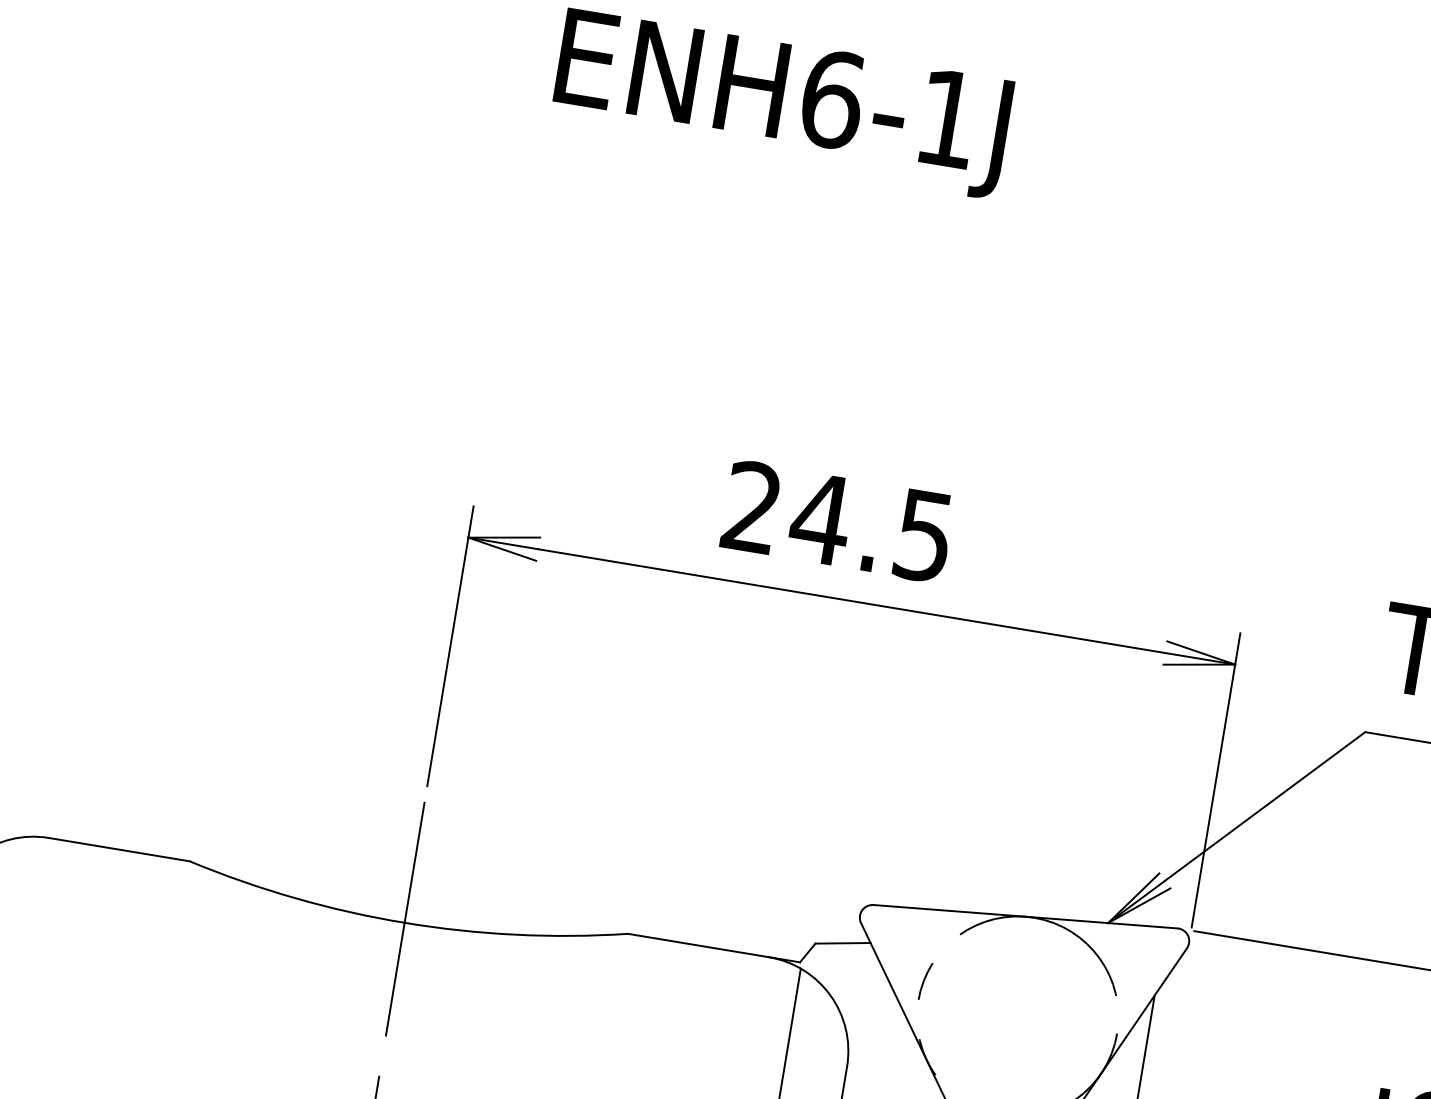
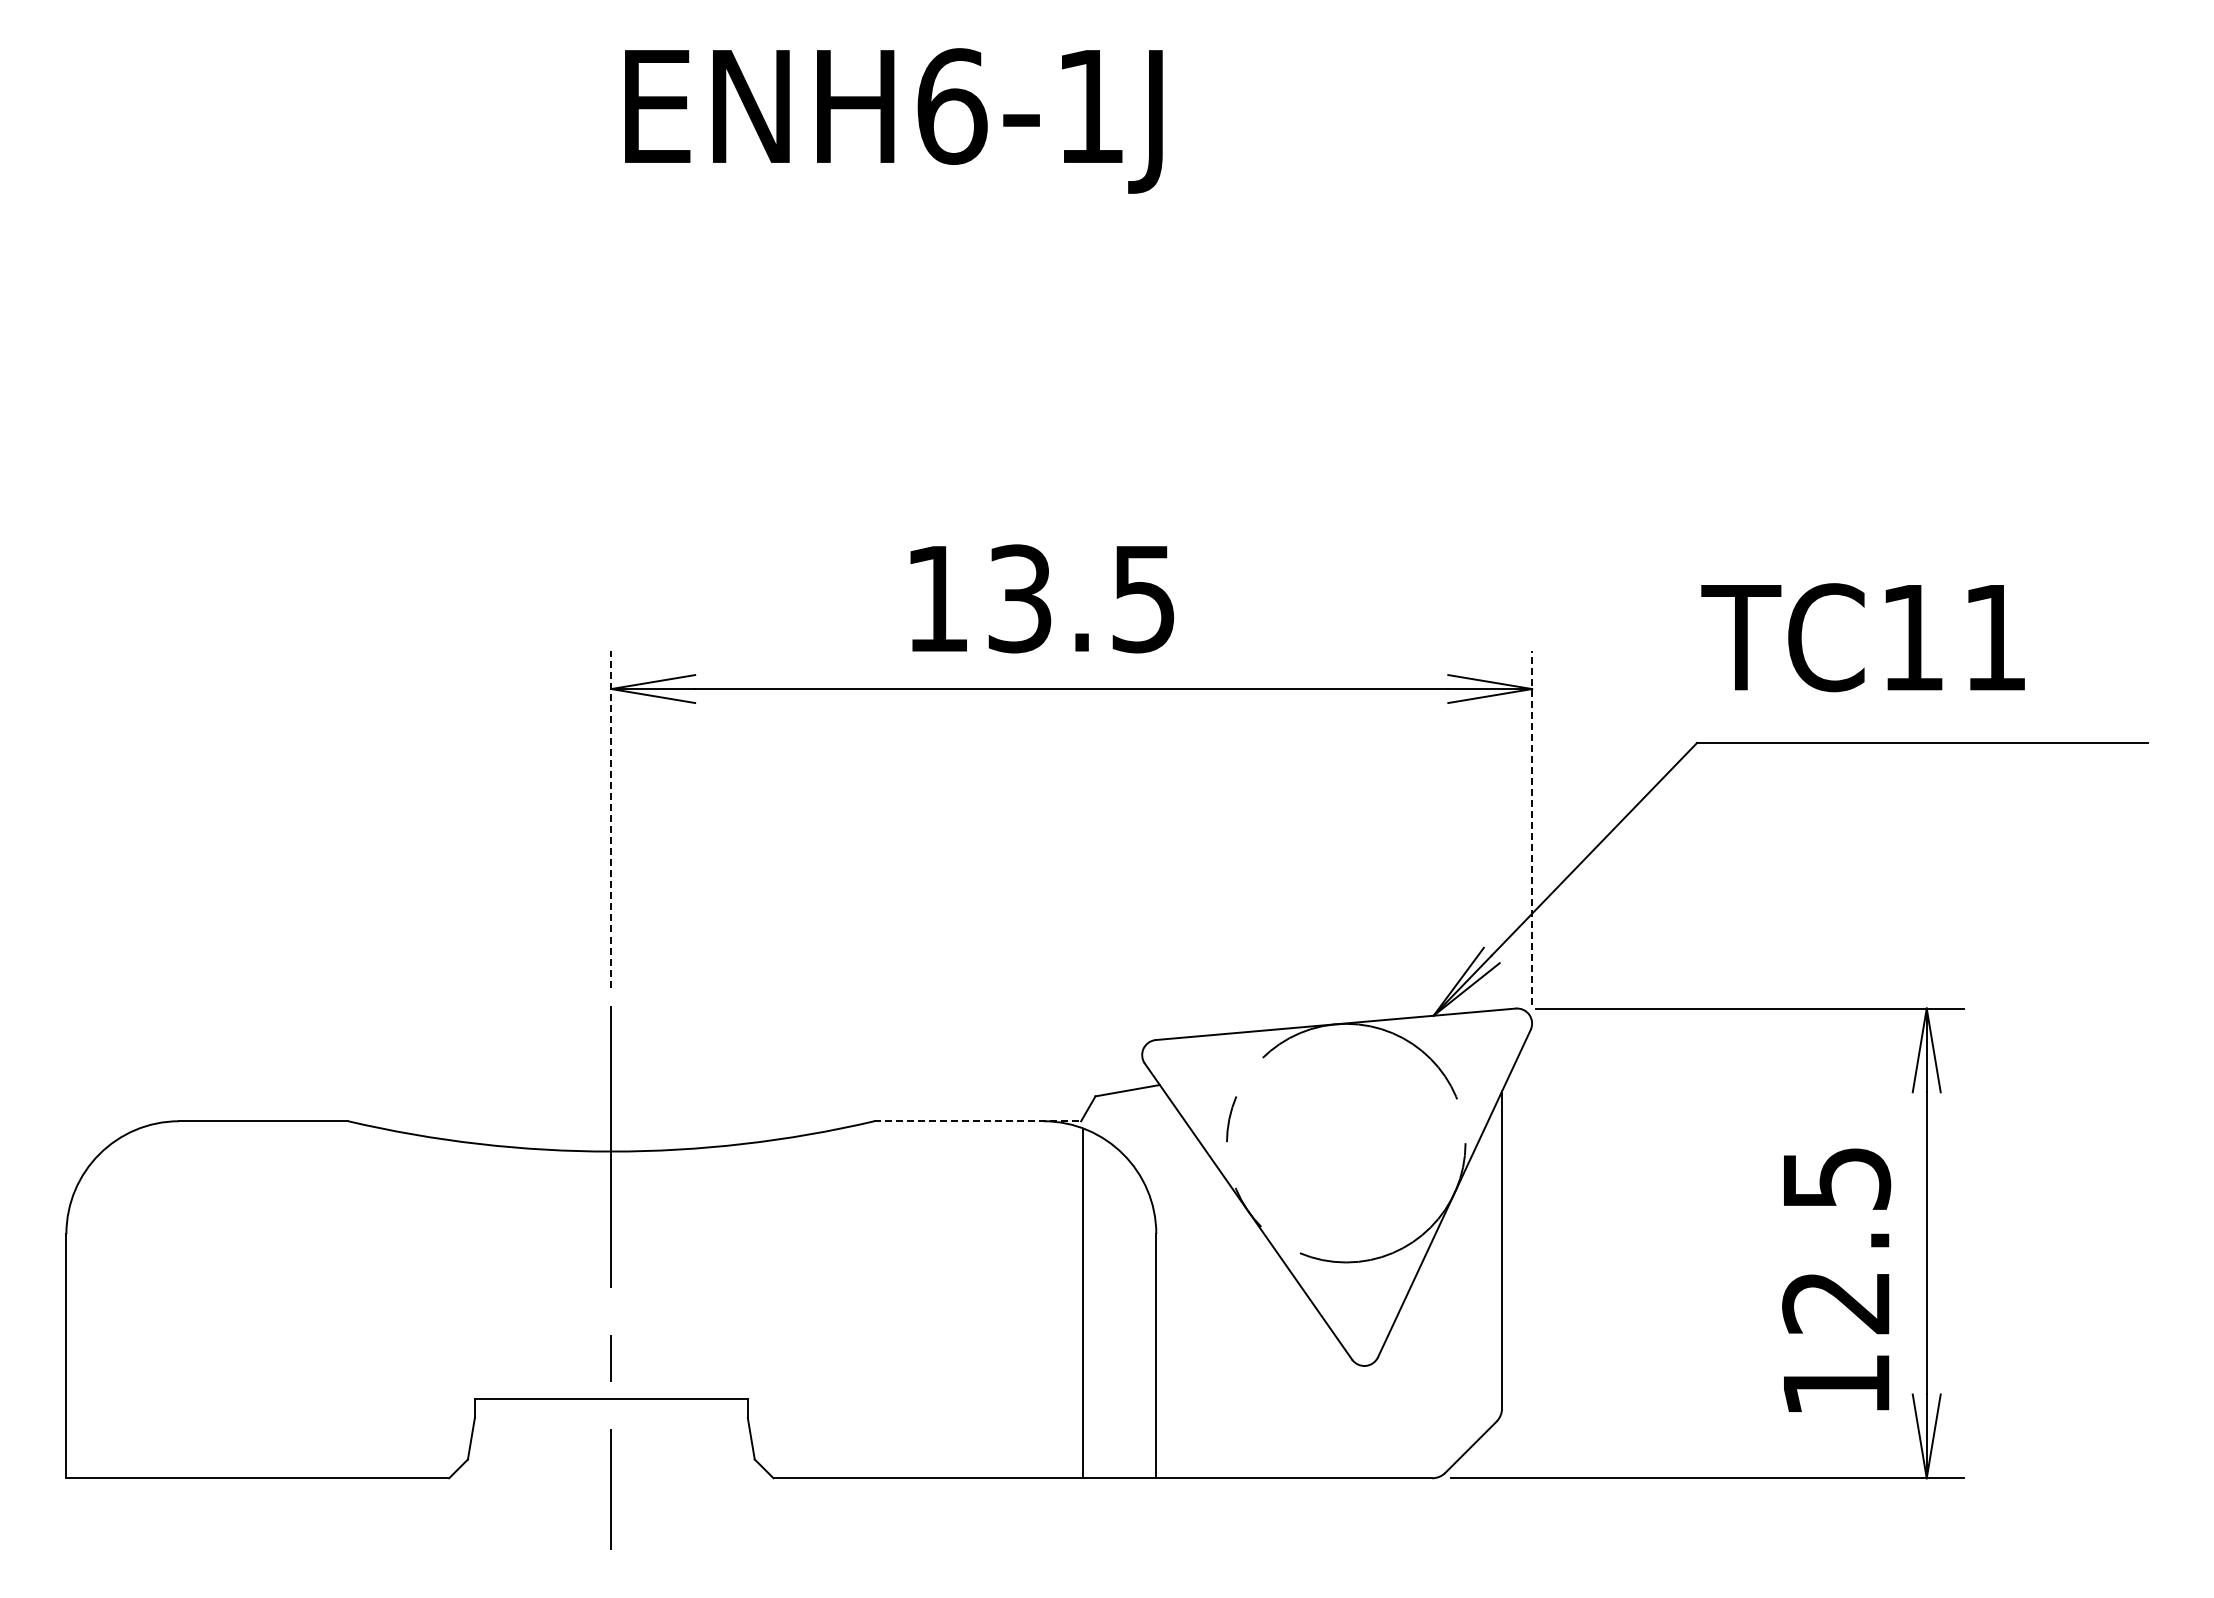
text: (787, 512) -> (979, 598), 24.5 -> 13.5
line: (450, 645) -> (611, 818), solid -> dashed
line: (1216, 780) -> (1532, 828), solid -> dashed
line: (714, 948) -> (978, 1121), solid -> dashed

